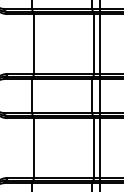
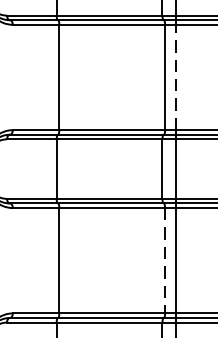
line: (99, 44) -> (175, 78), solid -> dashed
line: (93, 148) -> (164, 261), solid -> dashed

